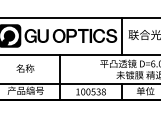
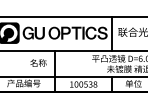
text: (25, 67) -> (38, 62), moved

